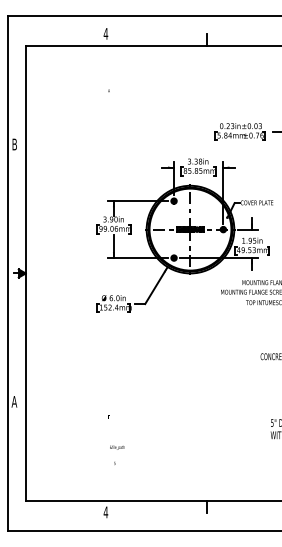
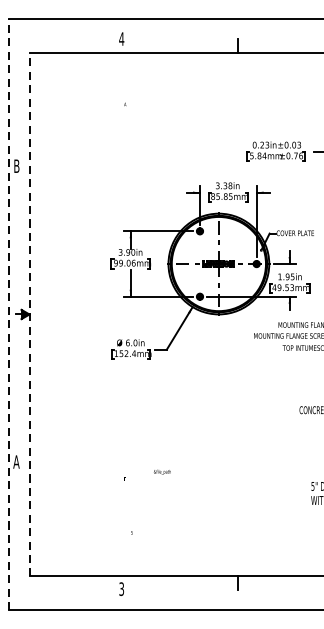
line: (8, 273) -> (9, 314), solid -> dashed
line: (25, 273) -> (29, 314), solid -> dashed
text: (117, 447) -> (162, 471), moved
text: (105, 512) -> (121, 589), 4 -> 3

